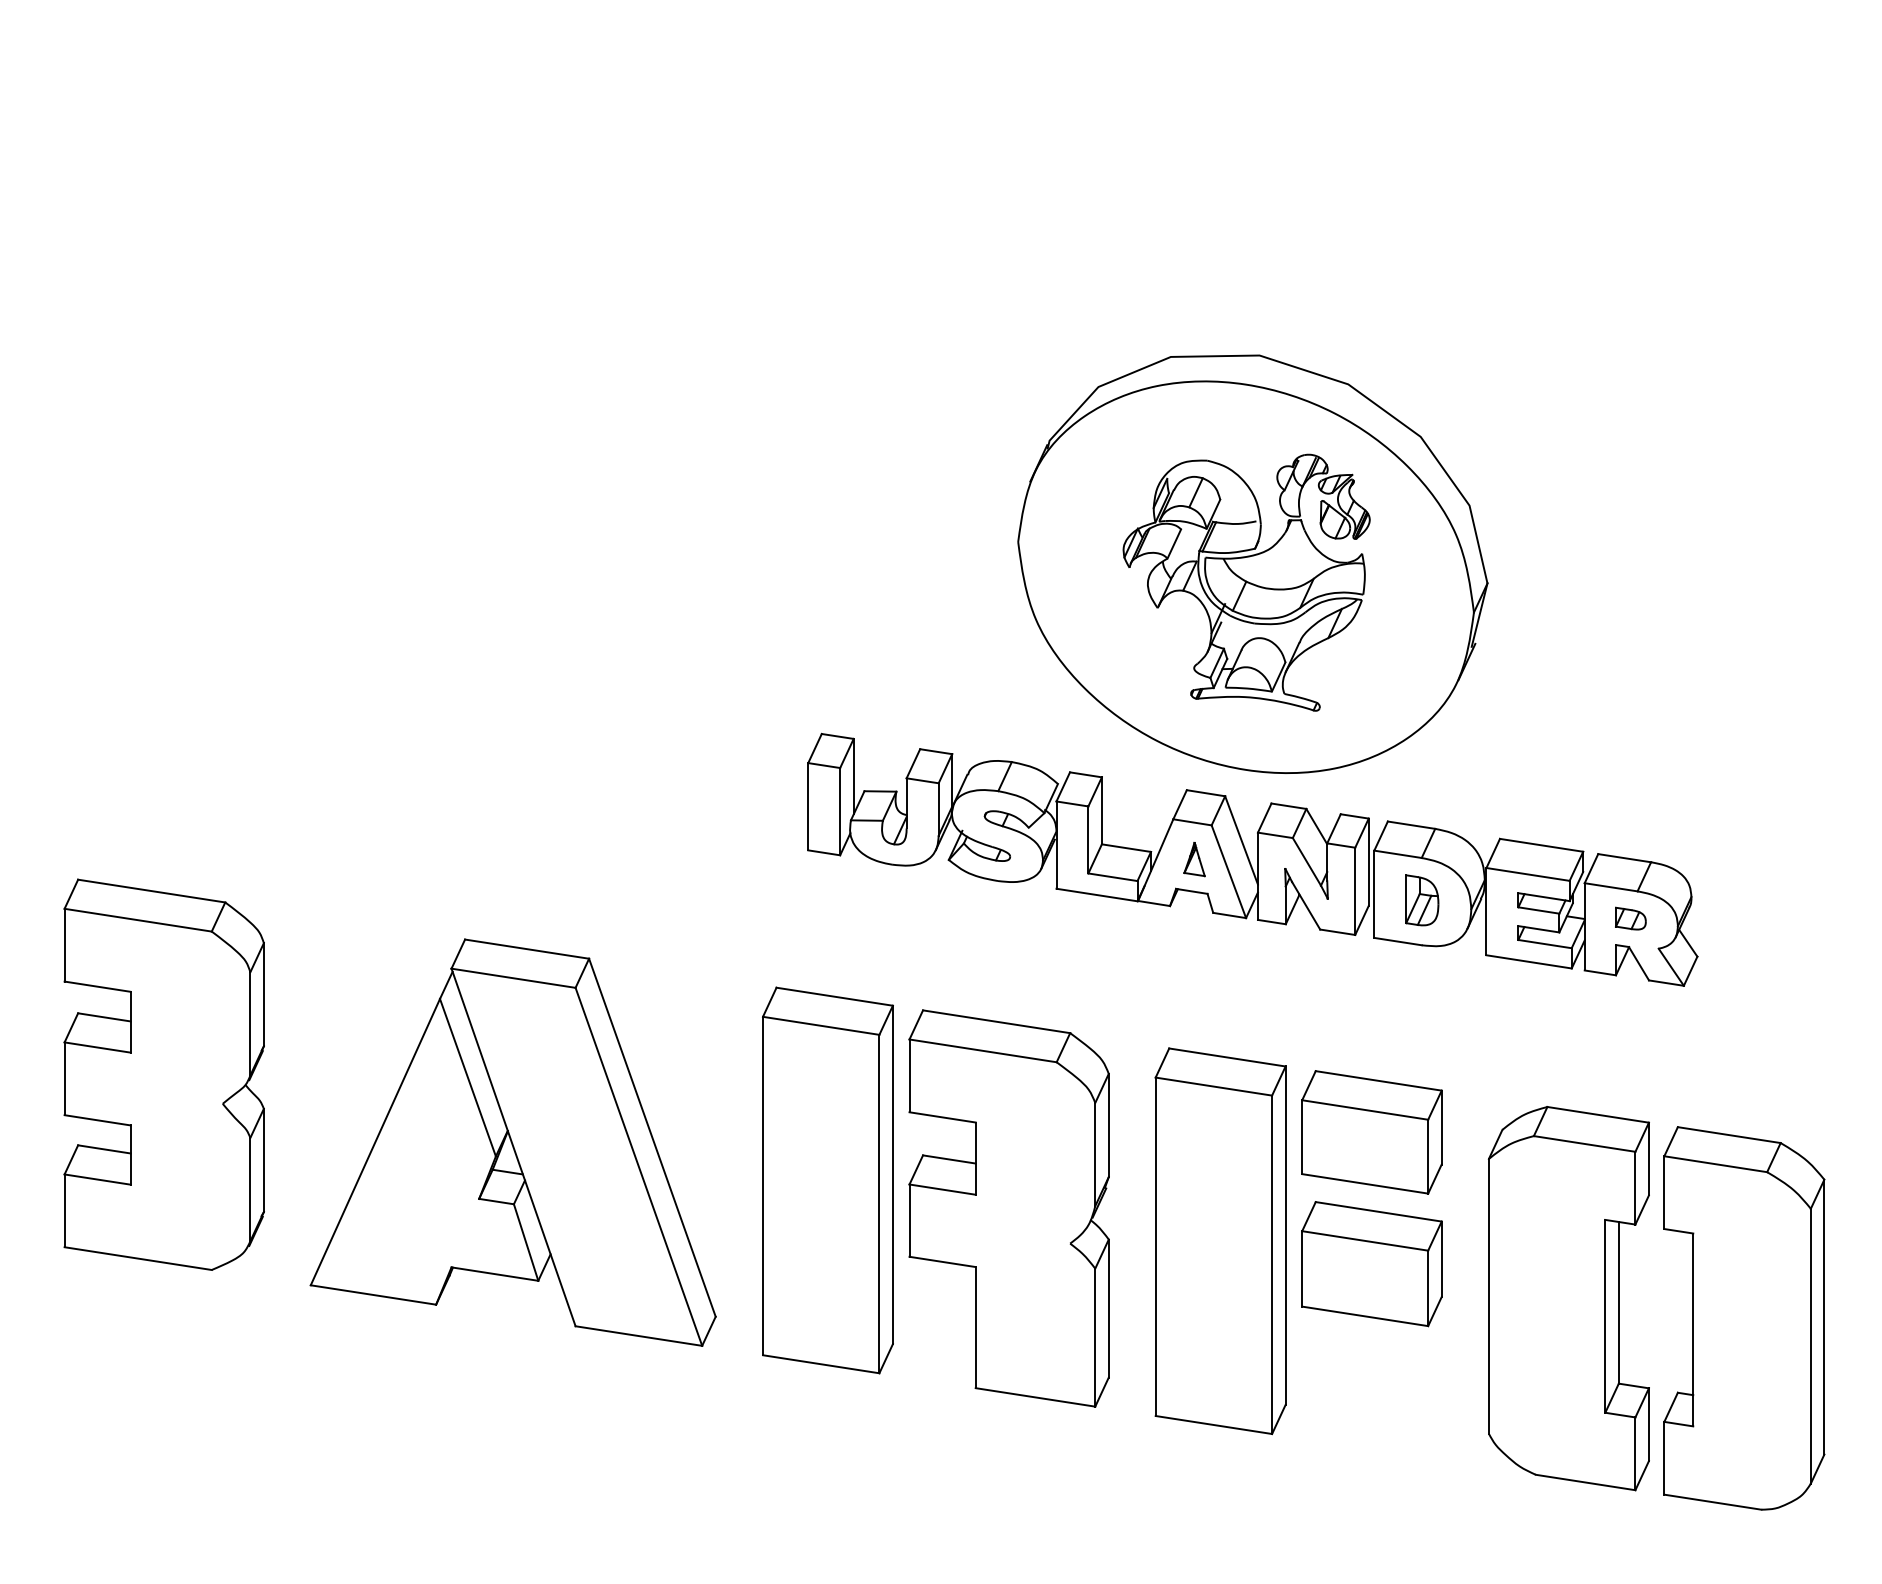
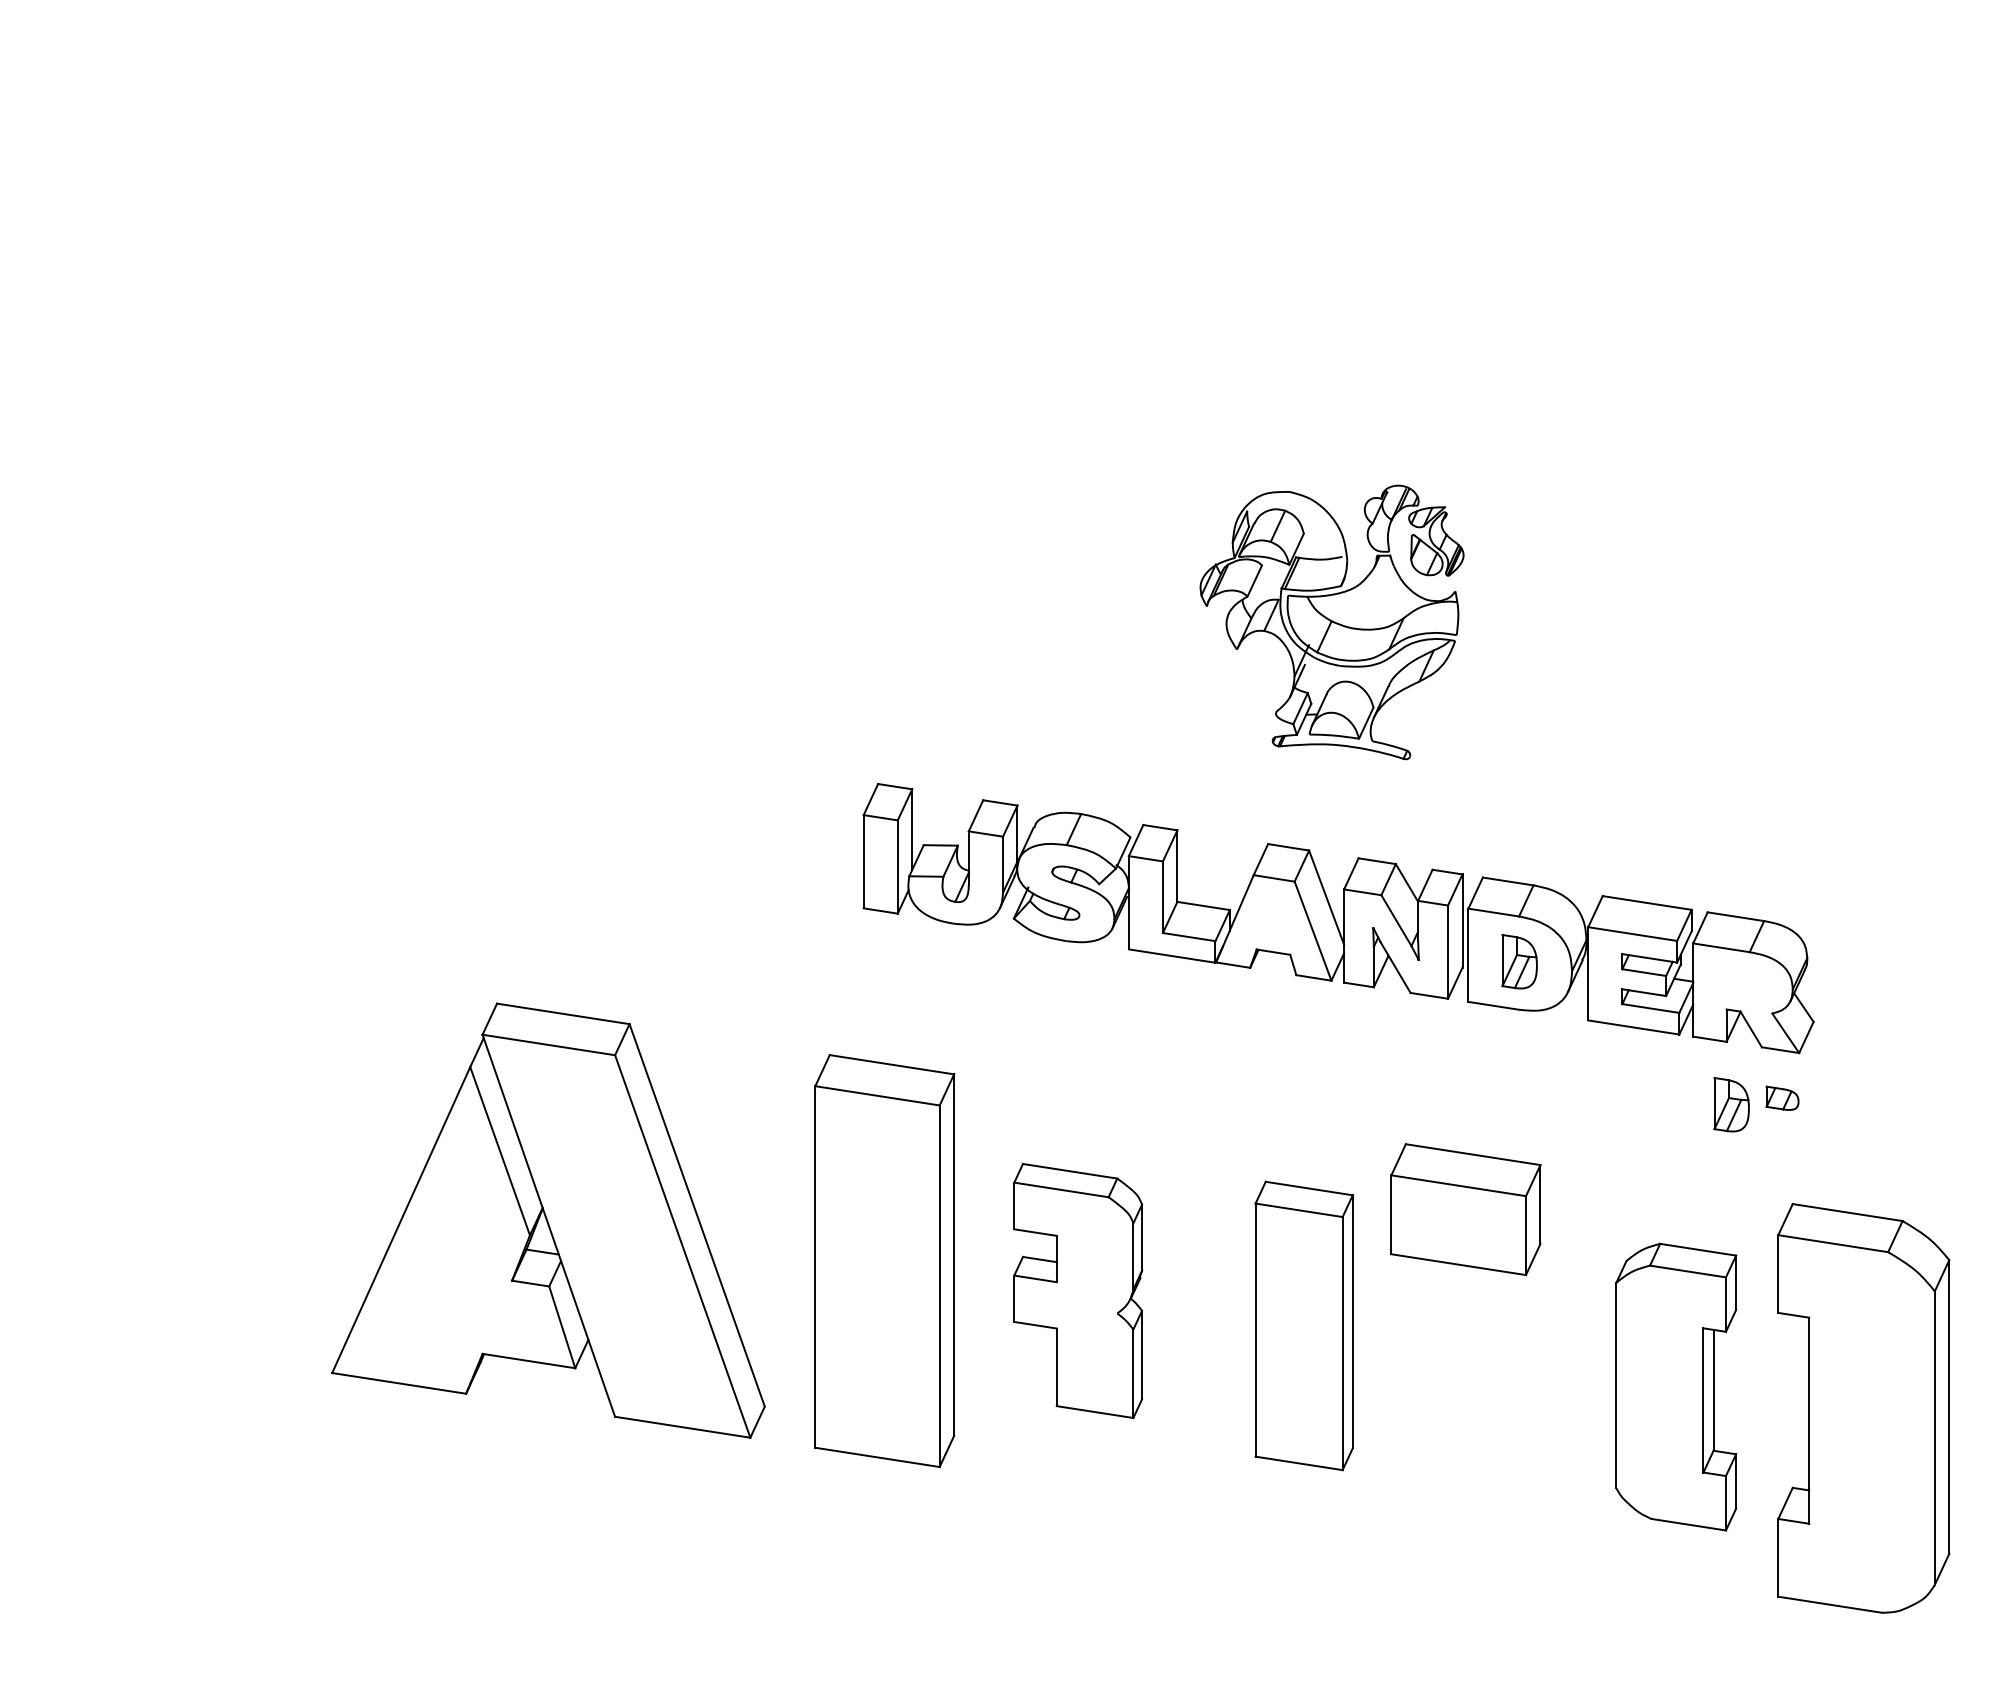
part: (1252, 564) -> (1338, 602), removed
part: (1194, 858) -> (1276, 917), removed
part: (1630, 917) -> (1782, 1097), moved
part: (1620, 1033) -> (1731, 1104), added
part: (164, 1074) -> (175, 1147), removed
part: (1008, 1208) -> (1077, 1290), size x0.6
part: (1219, 1240) -> (1303, 1325), size x0.7
part: (1371, 1264) -> (1465, 1350), removed
part: (1568, 1297) -> (1675, 1386), size x0.7

